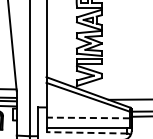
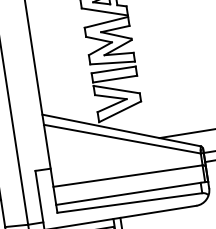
line: (88, 117) -> (128, 175), dashed -> solid
line: (86, 132) -> (128, 202), dashed -> solid

